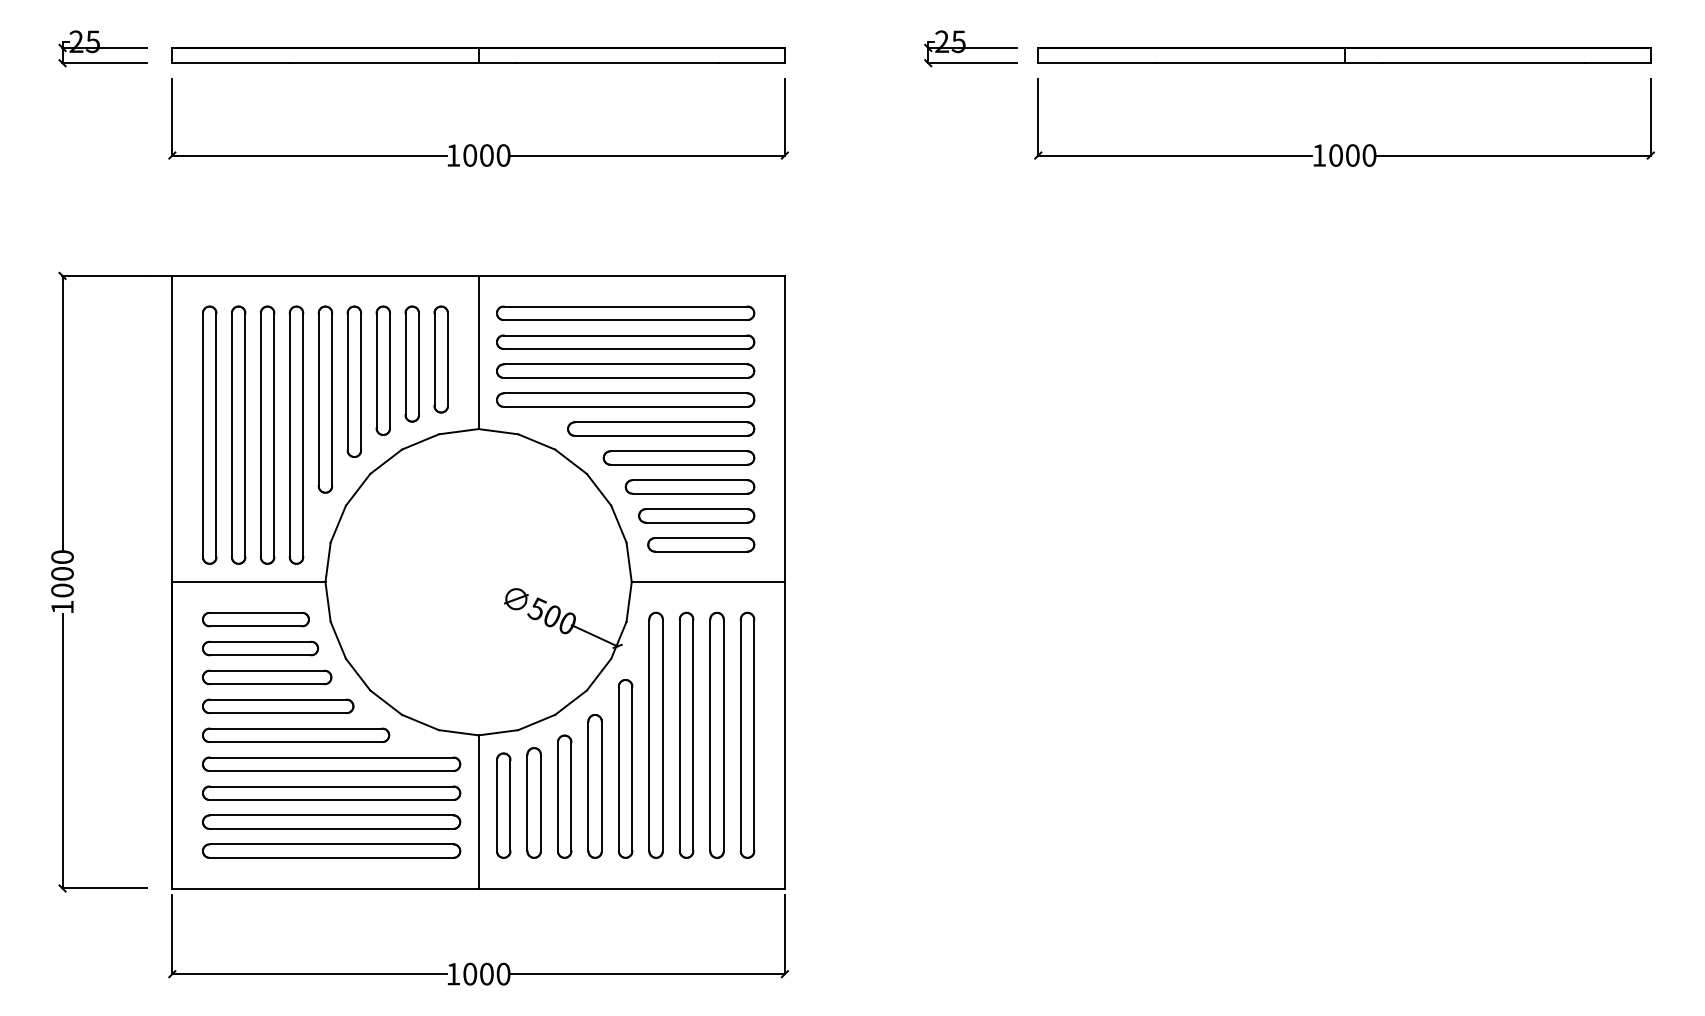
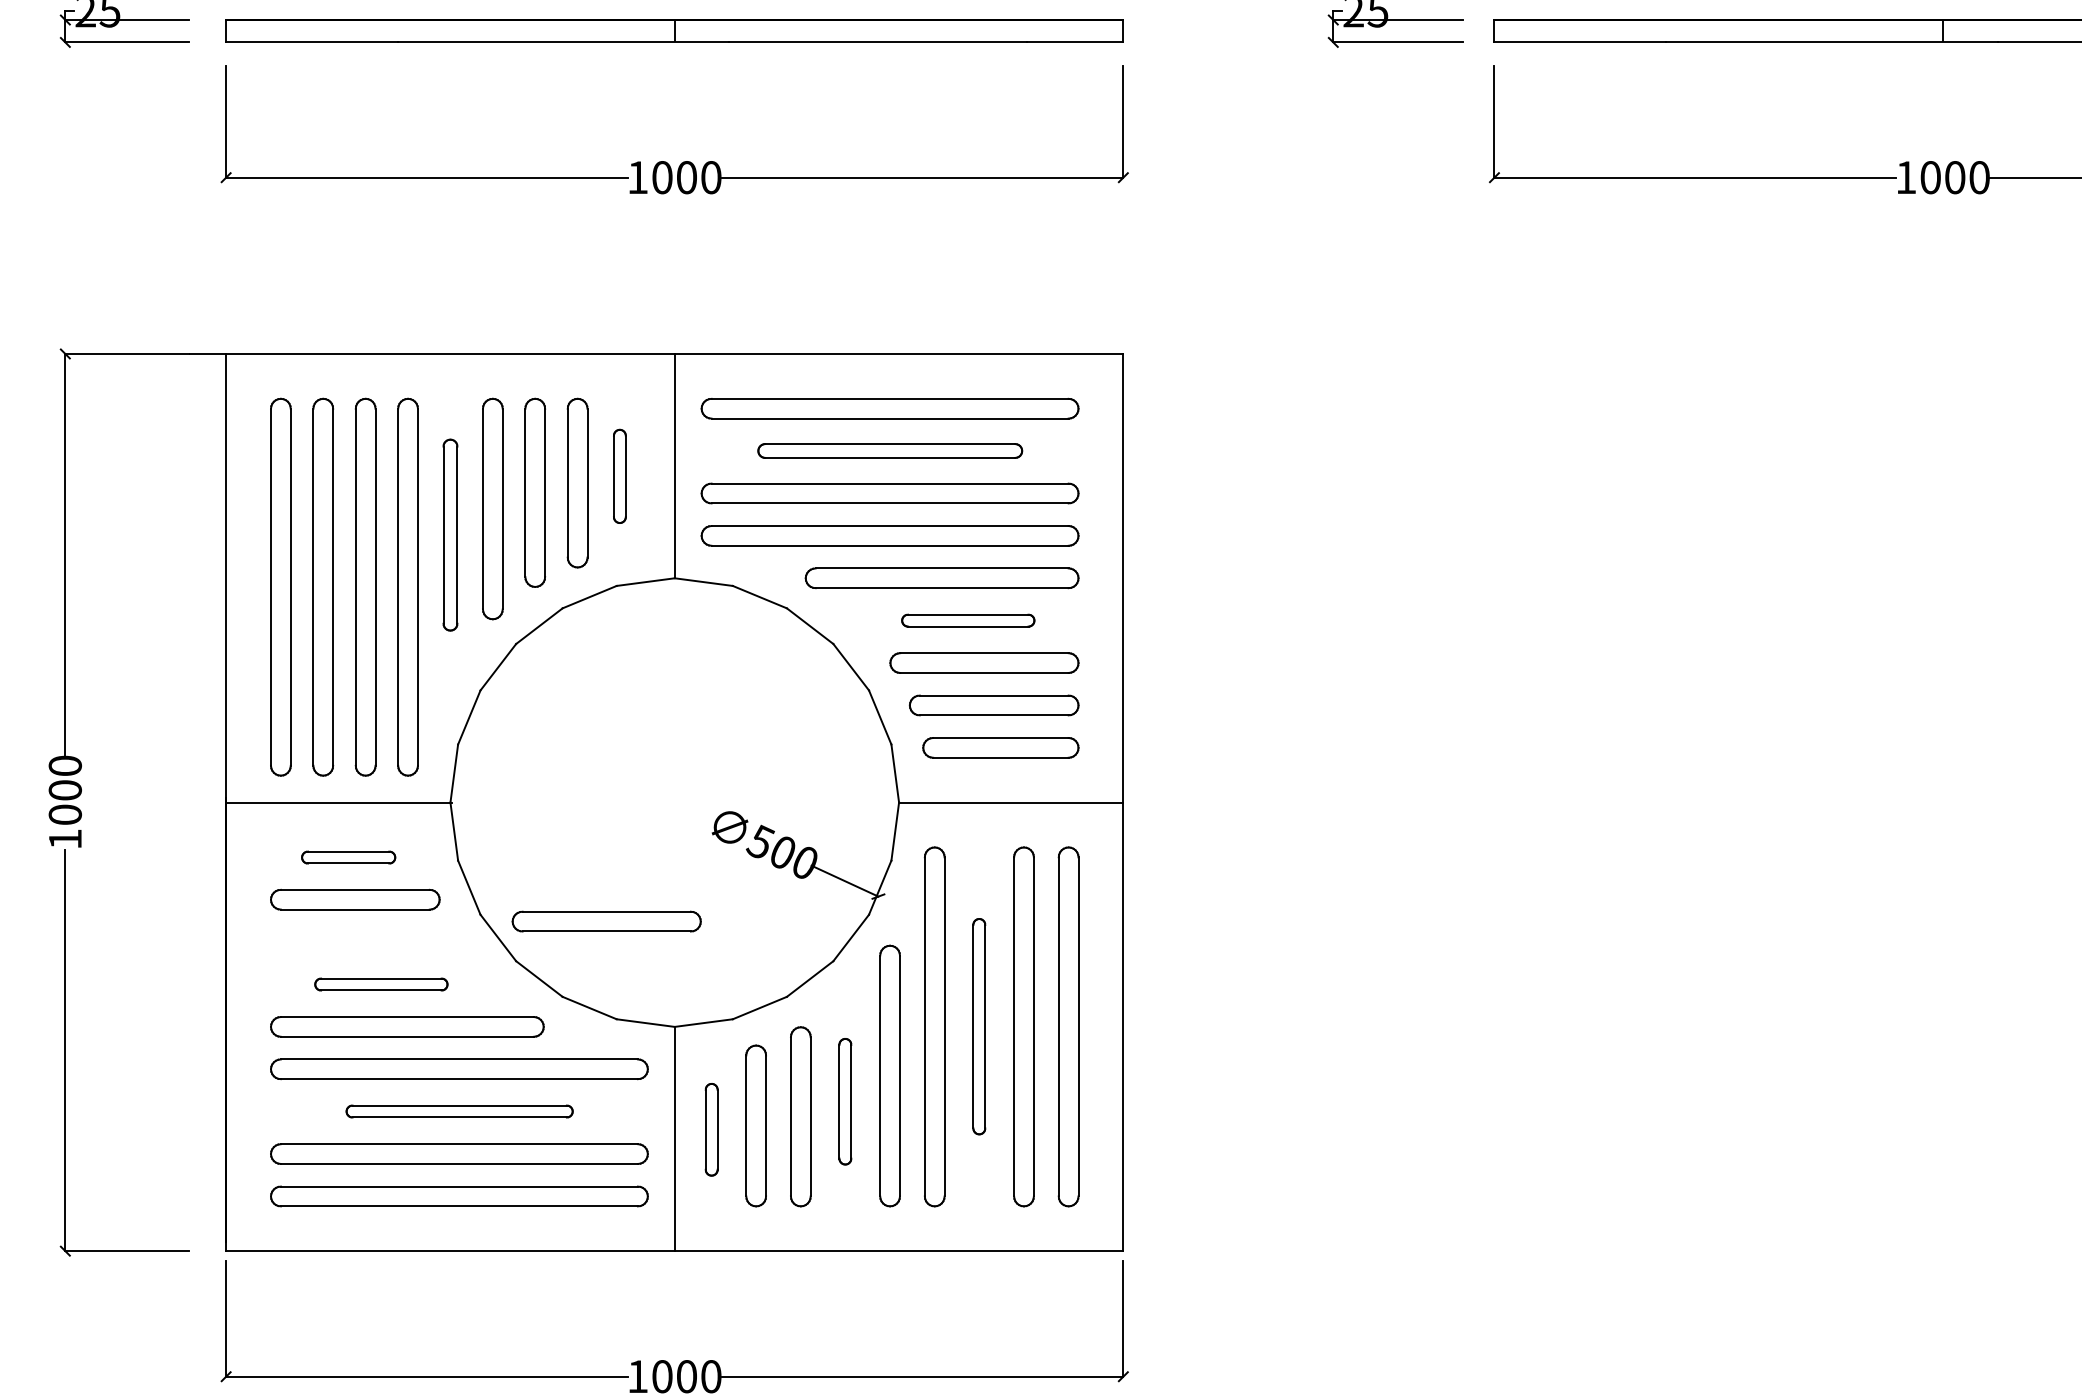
part: (625, 341) -> (889, 450), size x0.7
part: (440, 359) -> (618, 476), size x0.6
part: (325, 399) -> (450, 534), size x0.7
part: (678, 457) -> (967, 619), size x0.6
part: (255, 619) -> (347, 857), size x0.6
part: (267, 677) -> (607, 921), moved
part: (278, 706) -> (381, 984), size x0.6
part: (686, 734) -> (979, 1025), size x0.6
part: (594, 786) -> (844, 1101), size x0.6
part: (331, 792) -> (459, 1110), size x0.6
part: (503, 805) -> (711, 1129), size x0.6

